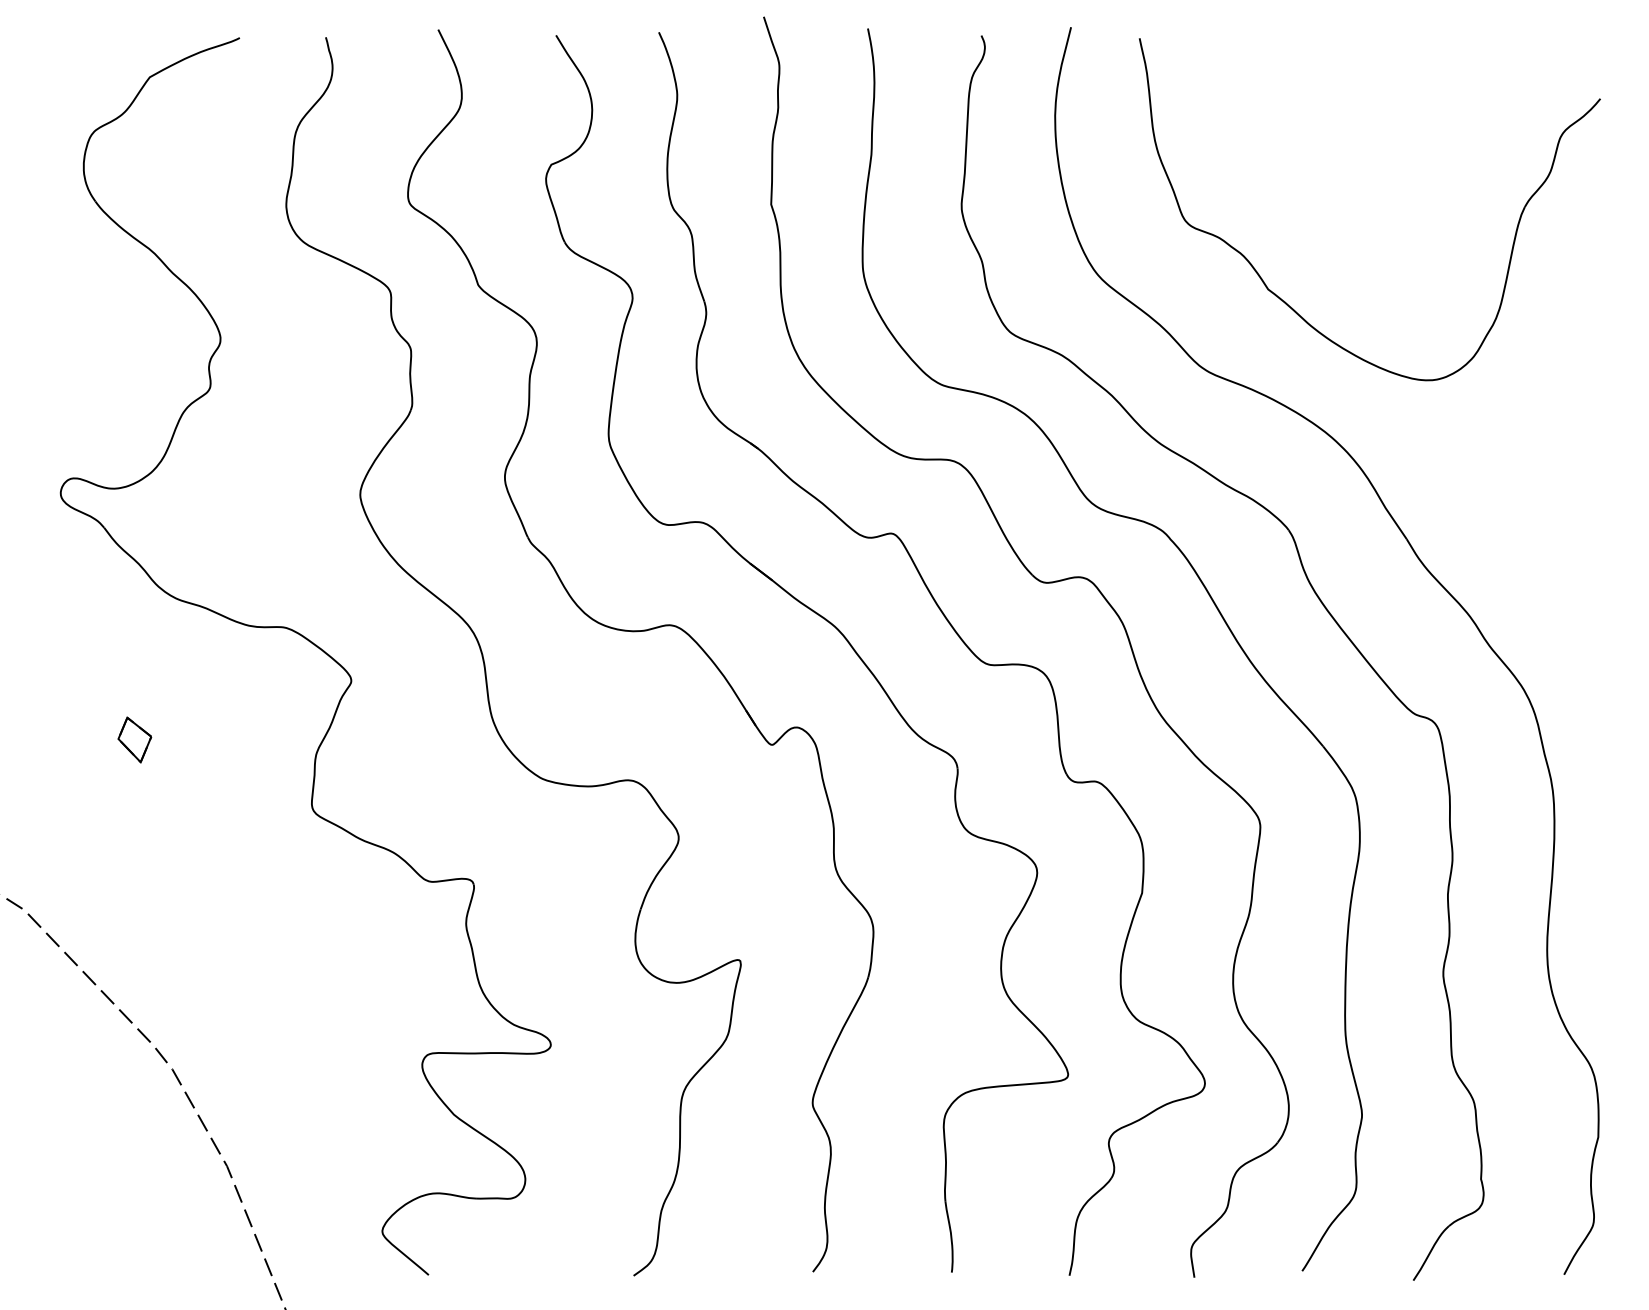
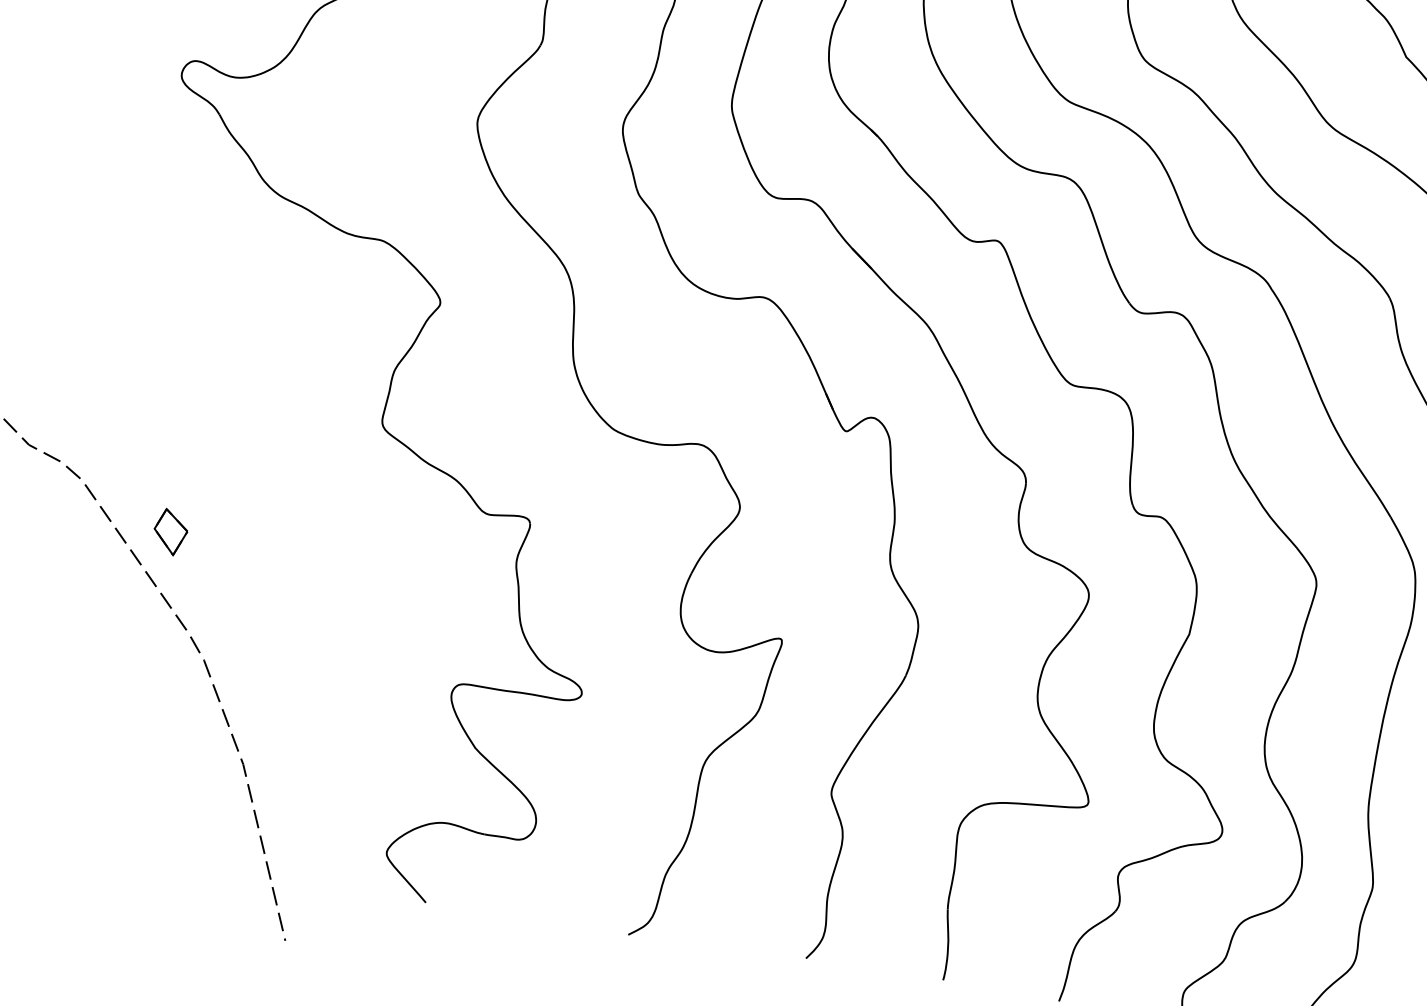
part: (134, 739) -> (170, 531), moved

